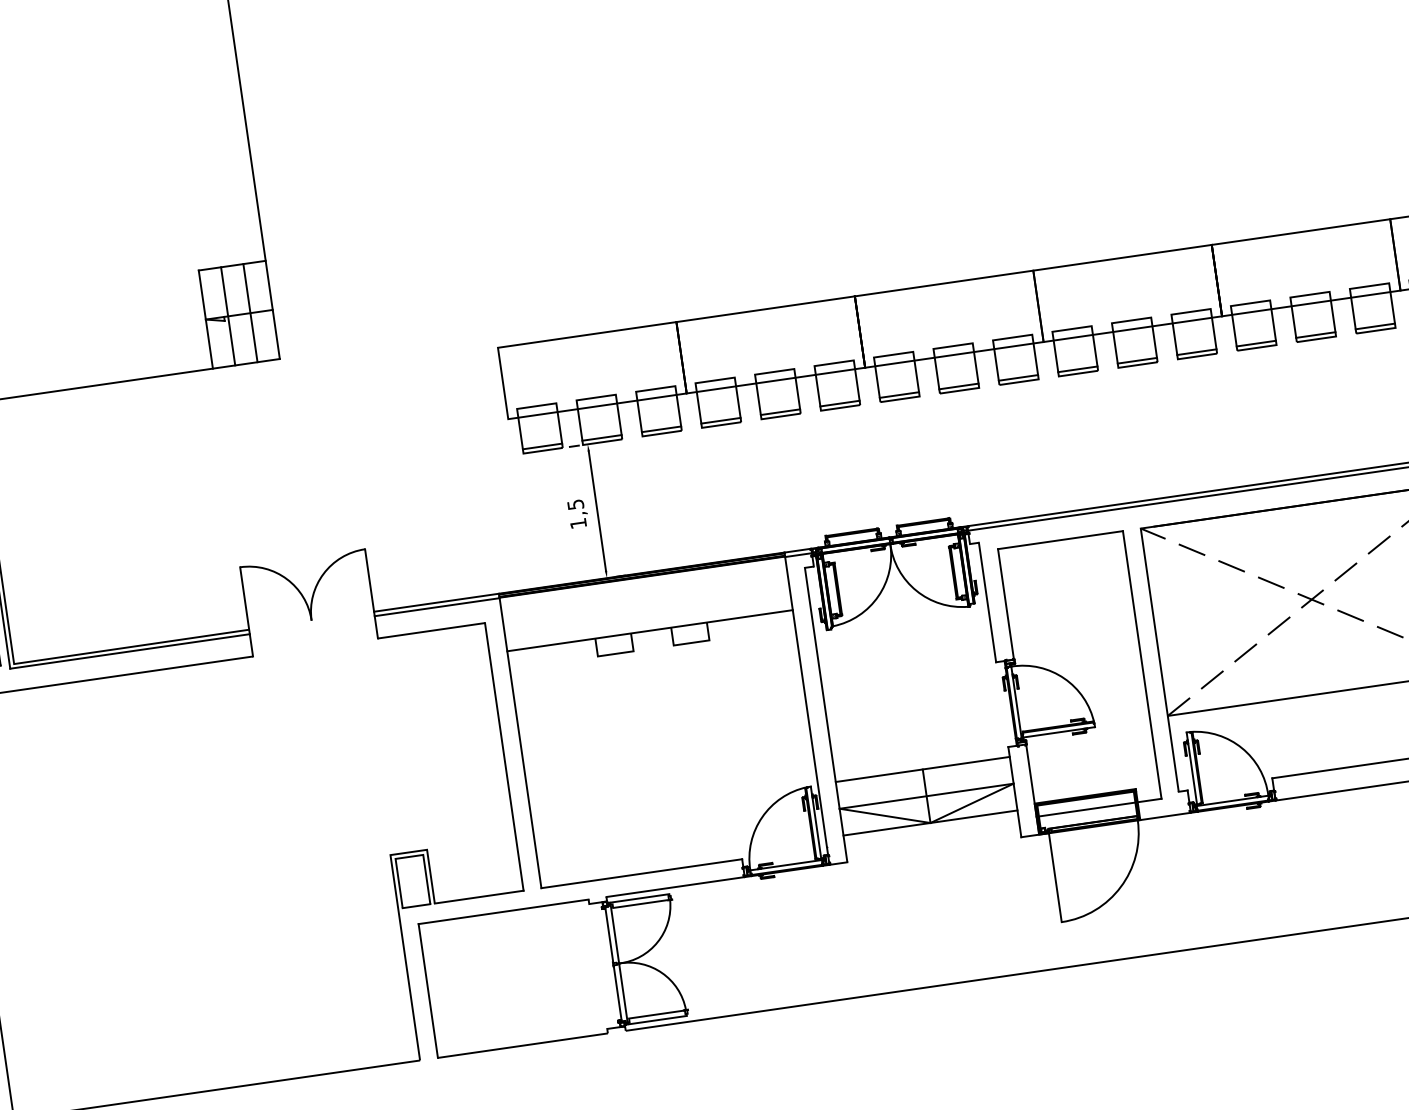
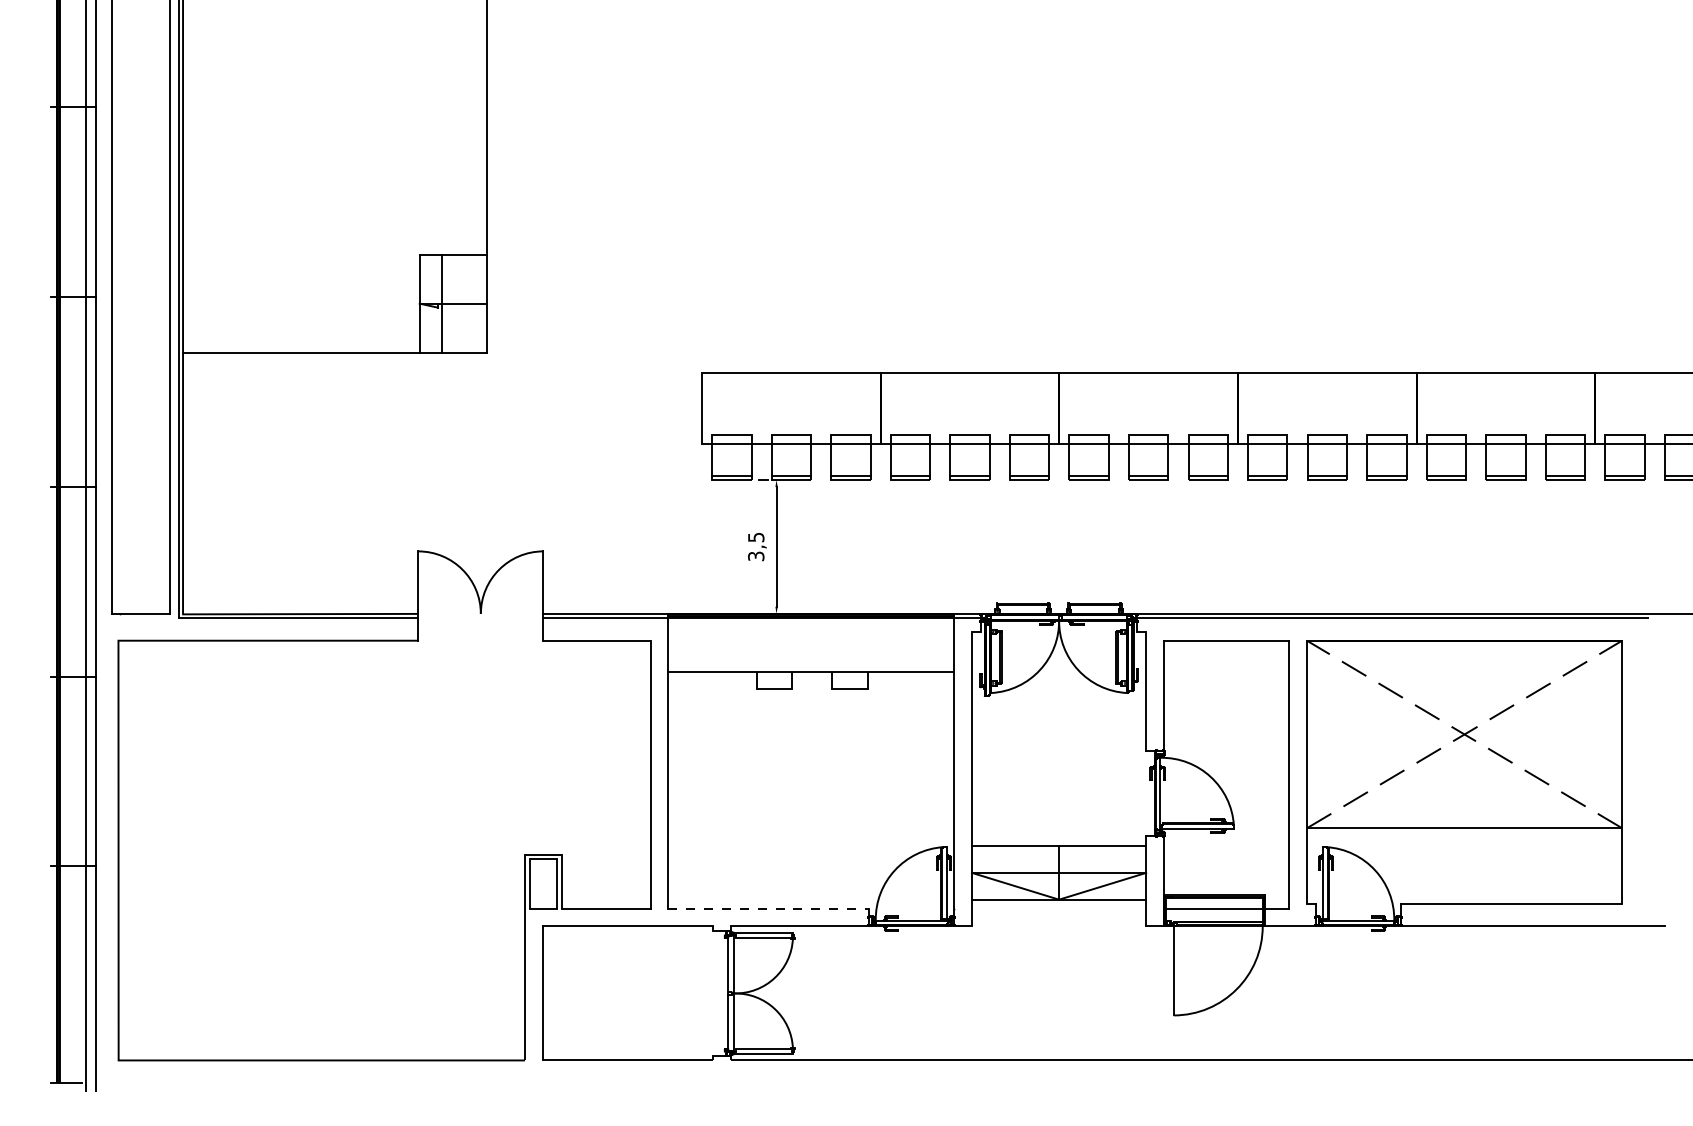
line: (250, 312) -> (464, 303), removed
text: (578, 523) -> (756, 556), 1,5 -> 3,5
line: (642, 873) -> (769, 908), solid -> dashed

